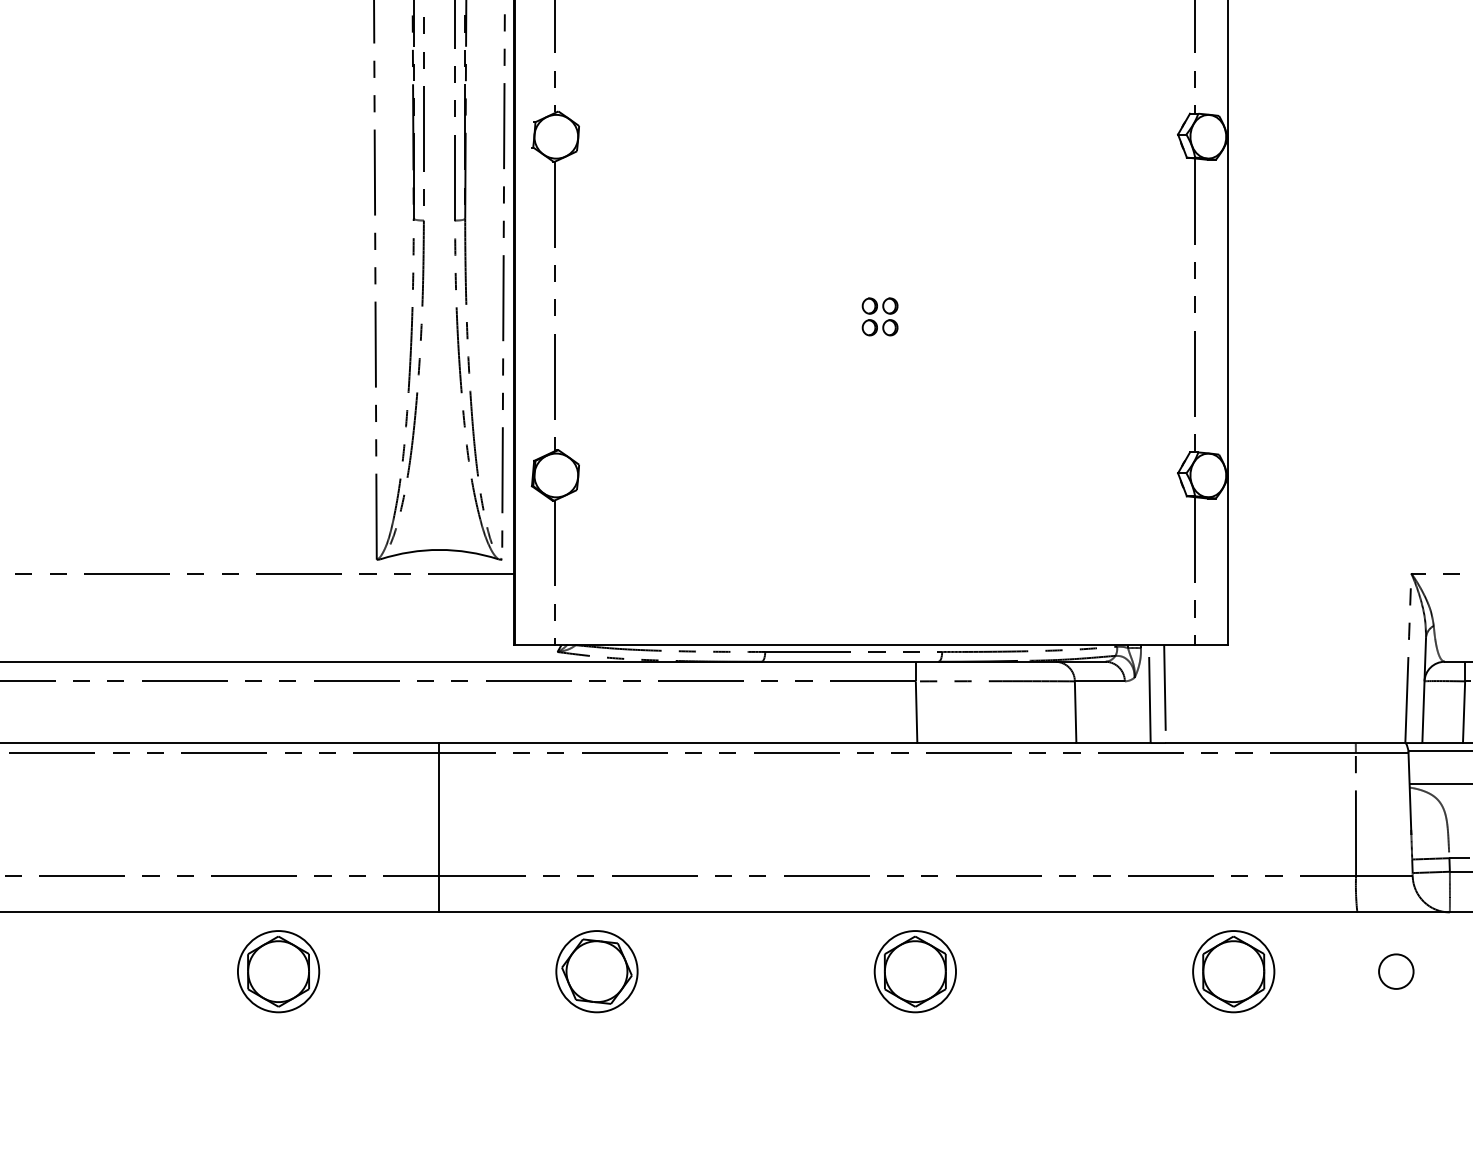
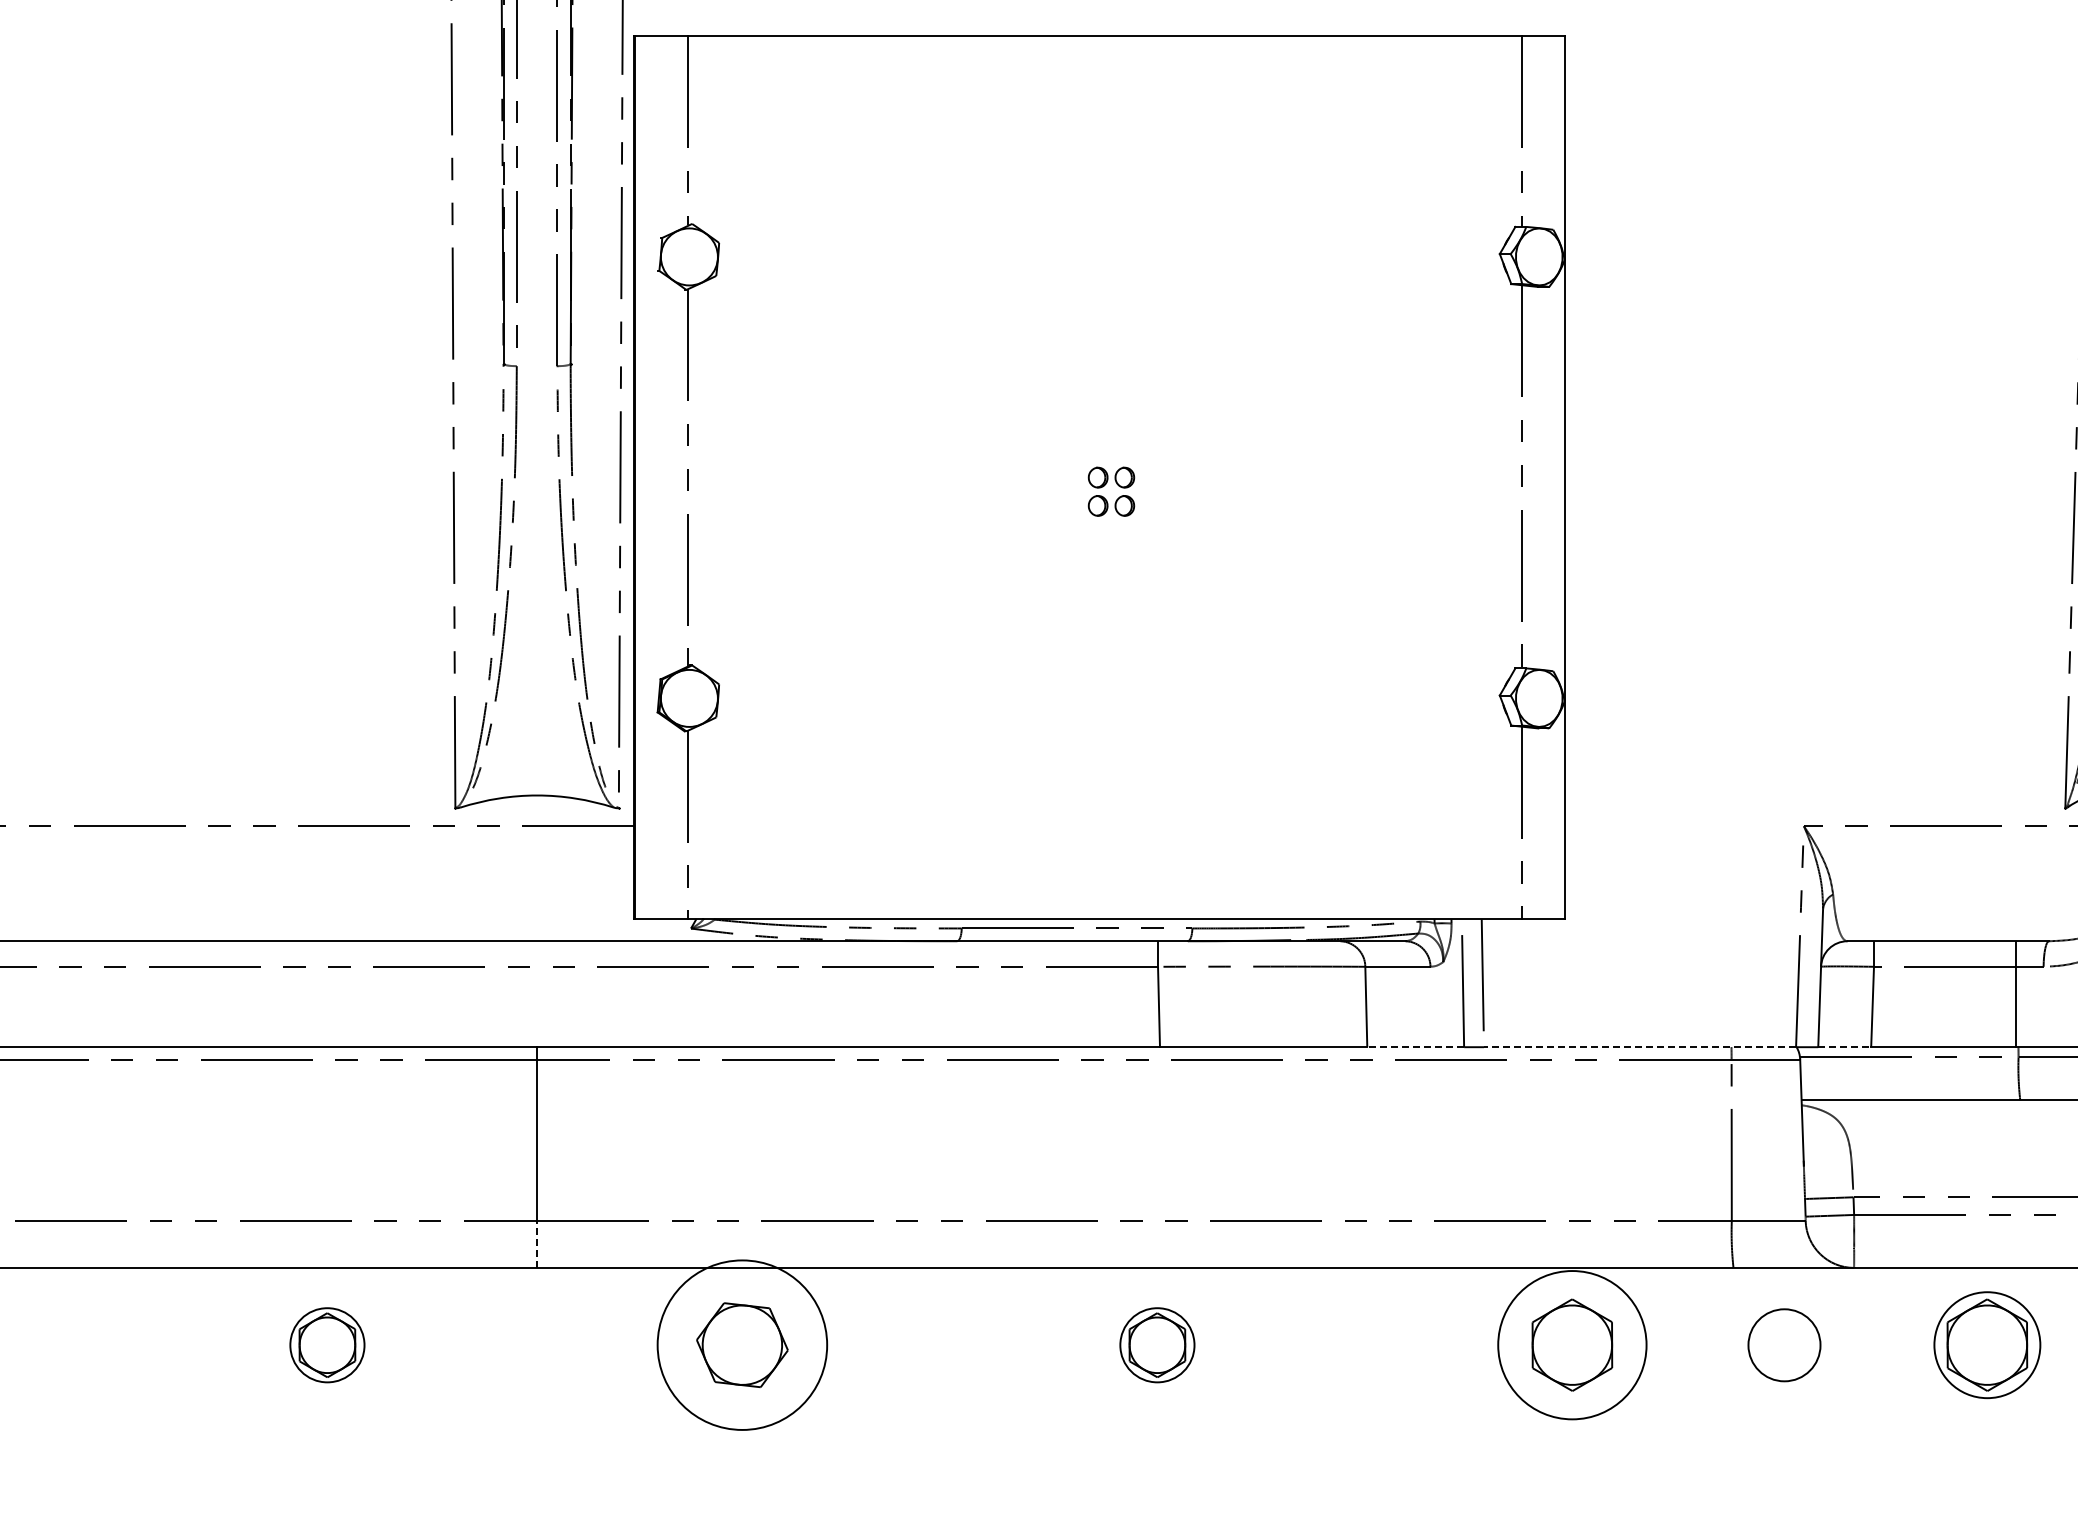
line: (1113, 743) -> (1415, 1047), solid -> dashed
line: (1285, 743) -> (1639, 1047), solid -> dashed
line: (1443, 743) -> (1845, 1047), solid -> dashed
line: (439, 894) -> (537, 1244), solid -> dashed
part: (278, 971) -> (327, 1345), size x0.7
circle: (597, 971) -> (742, 1345), size x1.6
part: (915, 971) -> (1157, 1345), size x0.7
circle: (1233, 971) -> (1572, 1345), size x1.4
circle: (1395, 971) -> (1783, 1344), size x1.6

